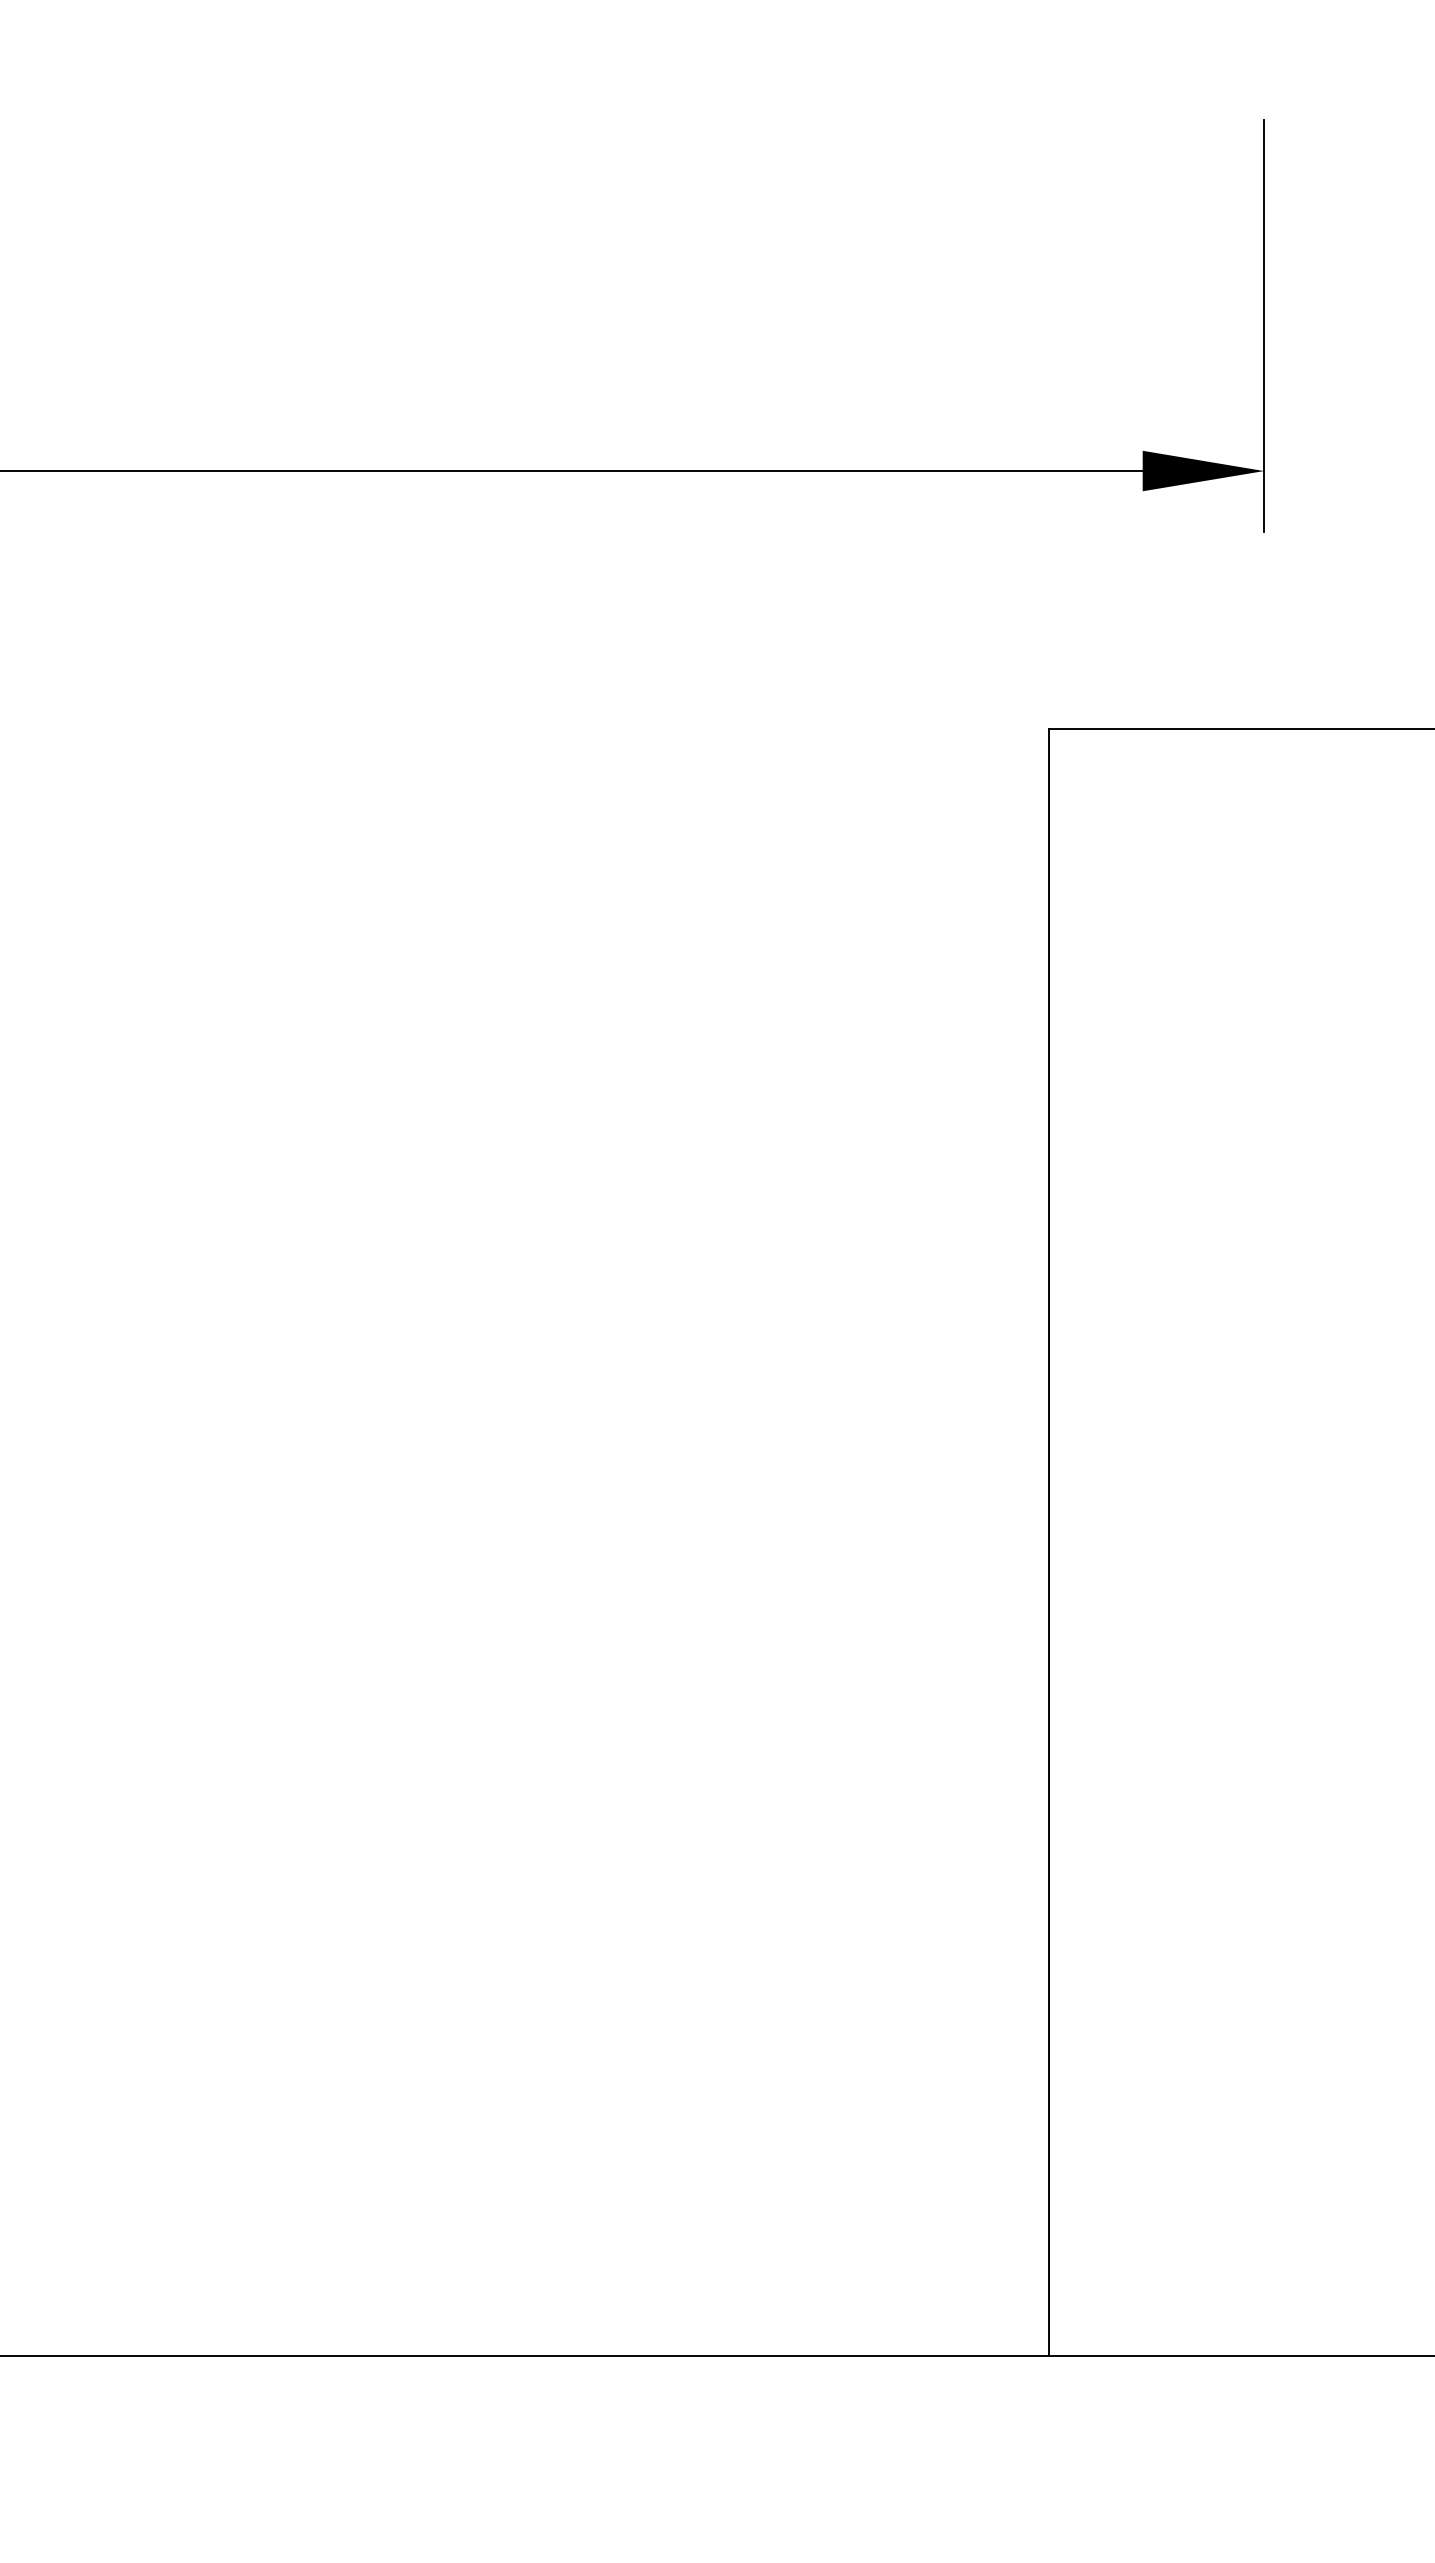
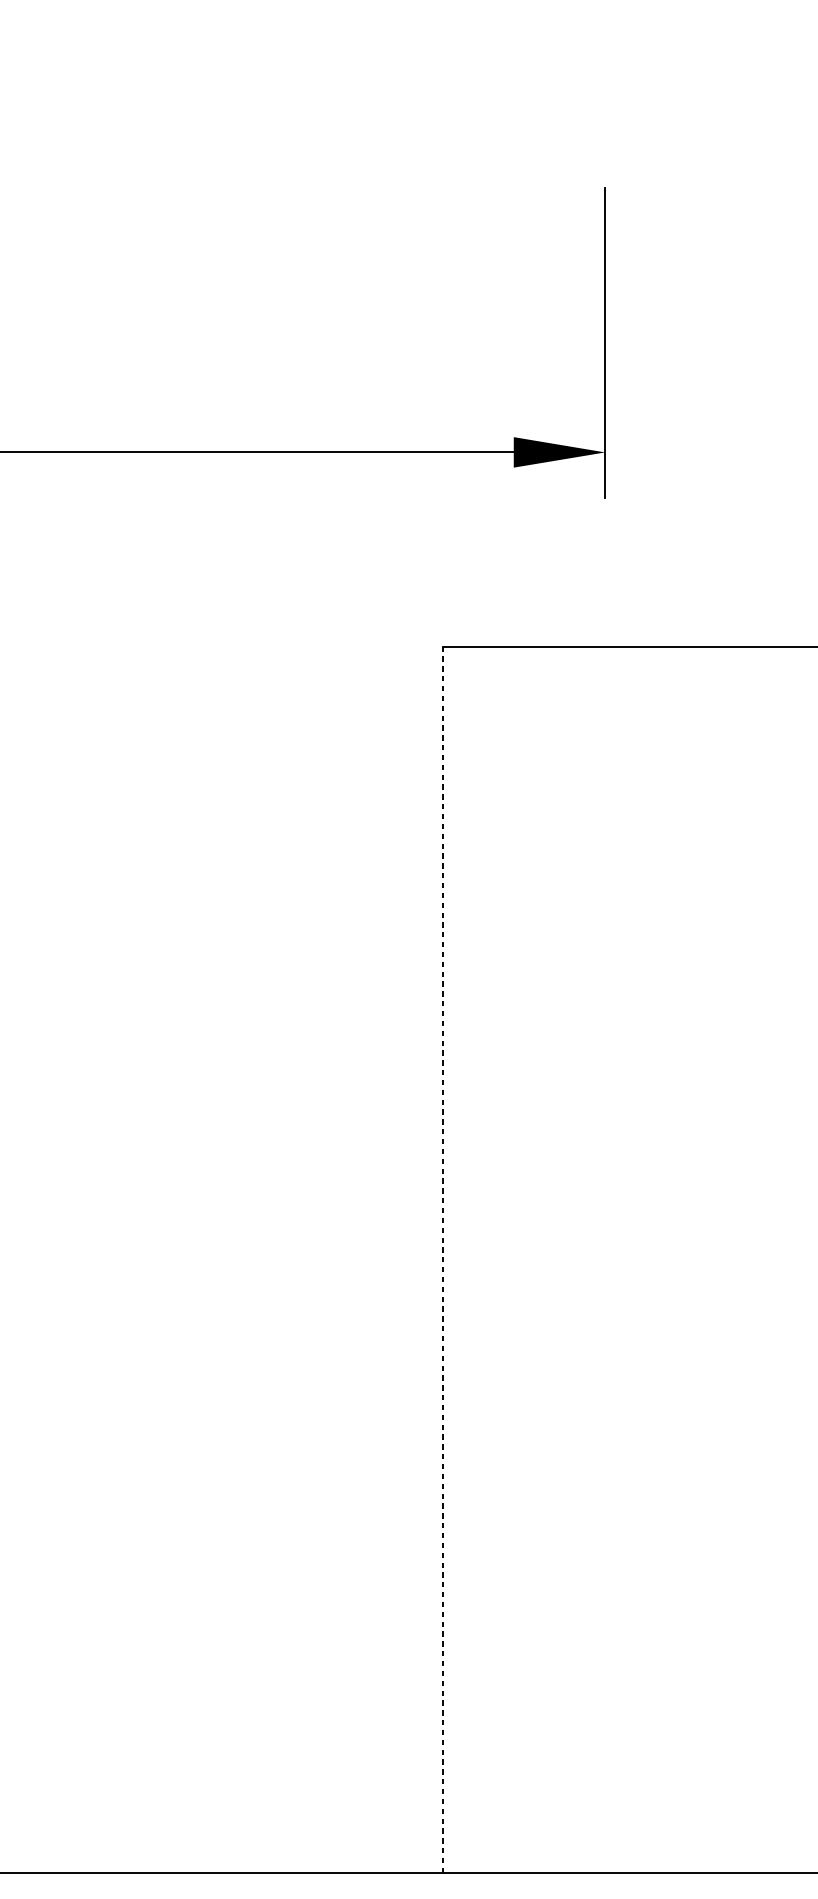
line: (1049, 1542) -> (443, 1259), solid -> dashed

